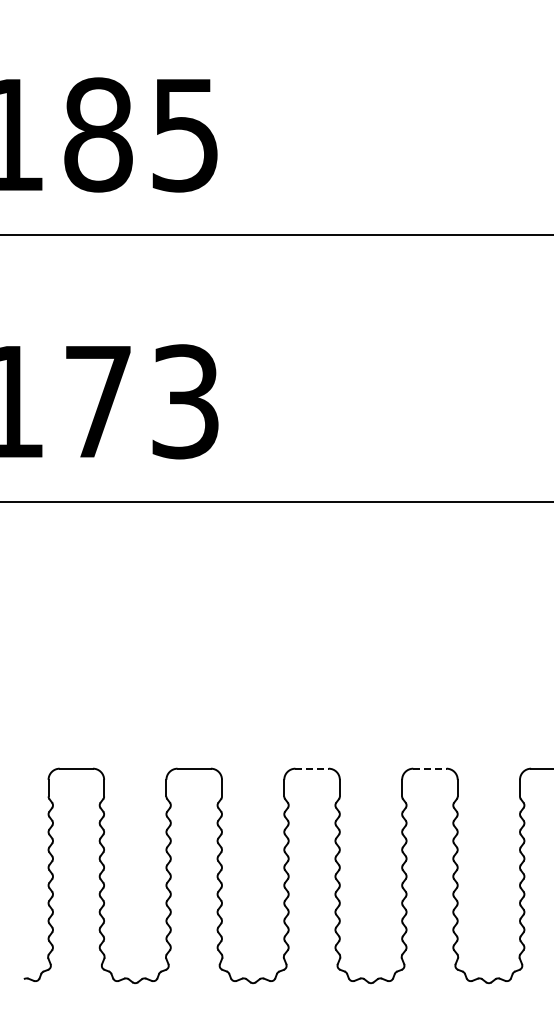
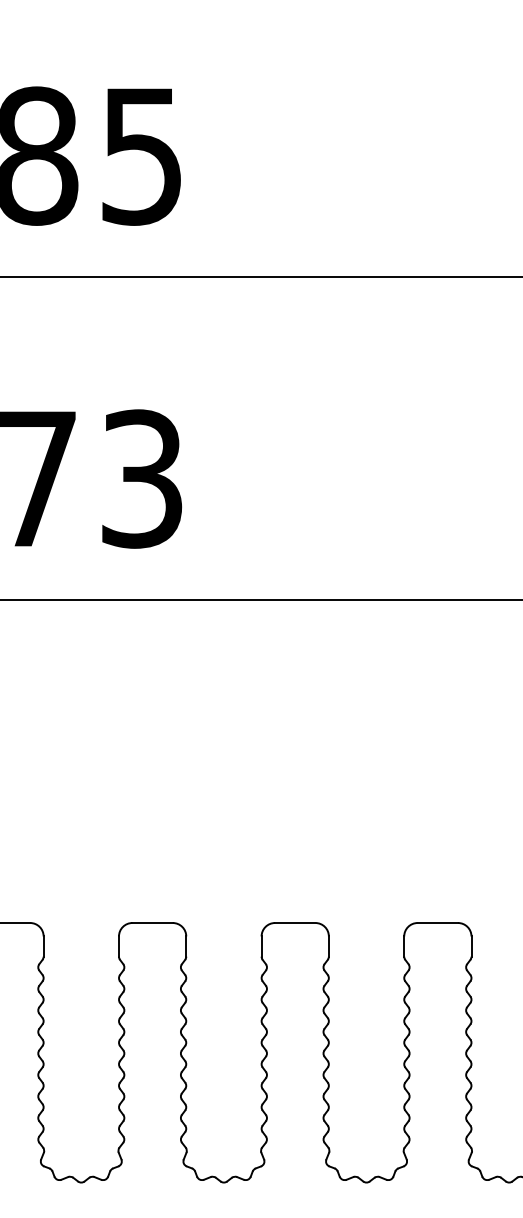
line: (312, 768) -> (295, 922), dashed -> solid
line: (429, 768) -> (437, 922), dashed -> solid

